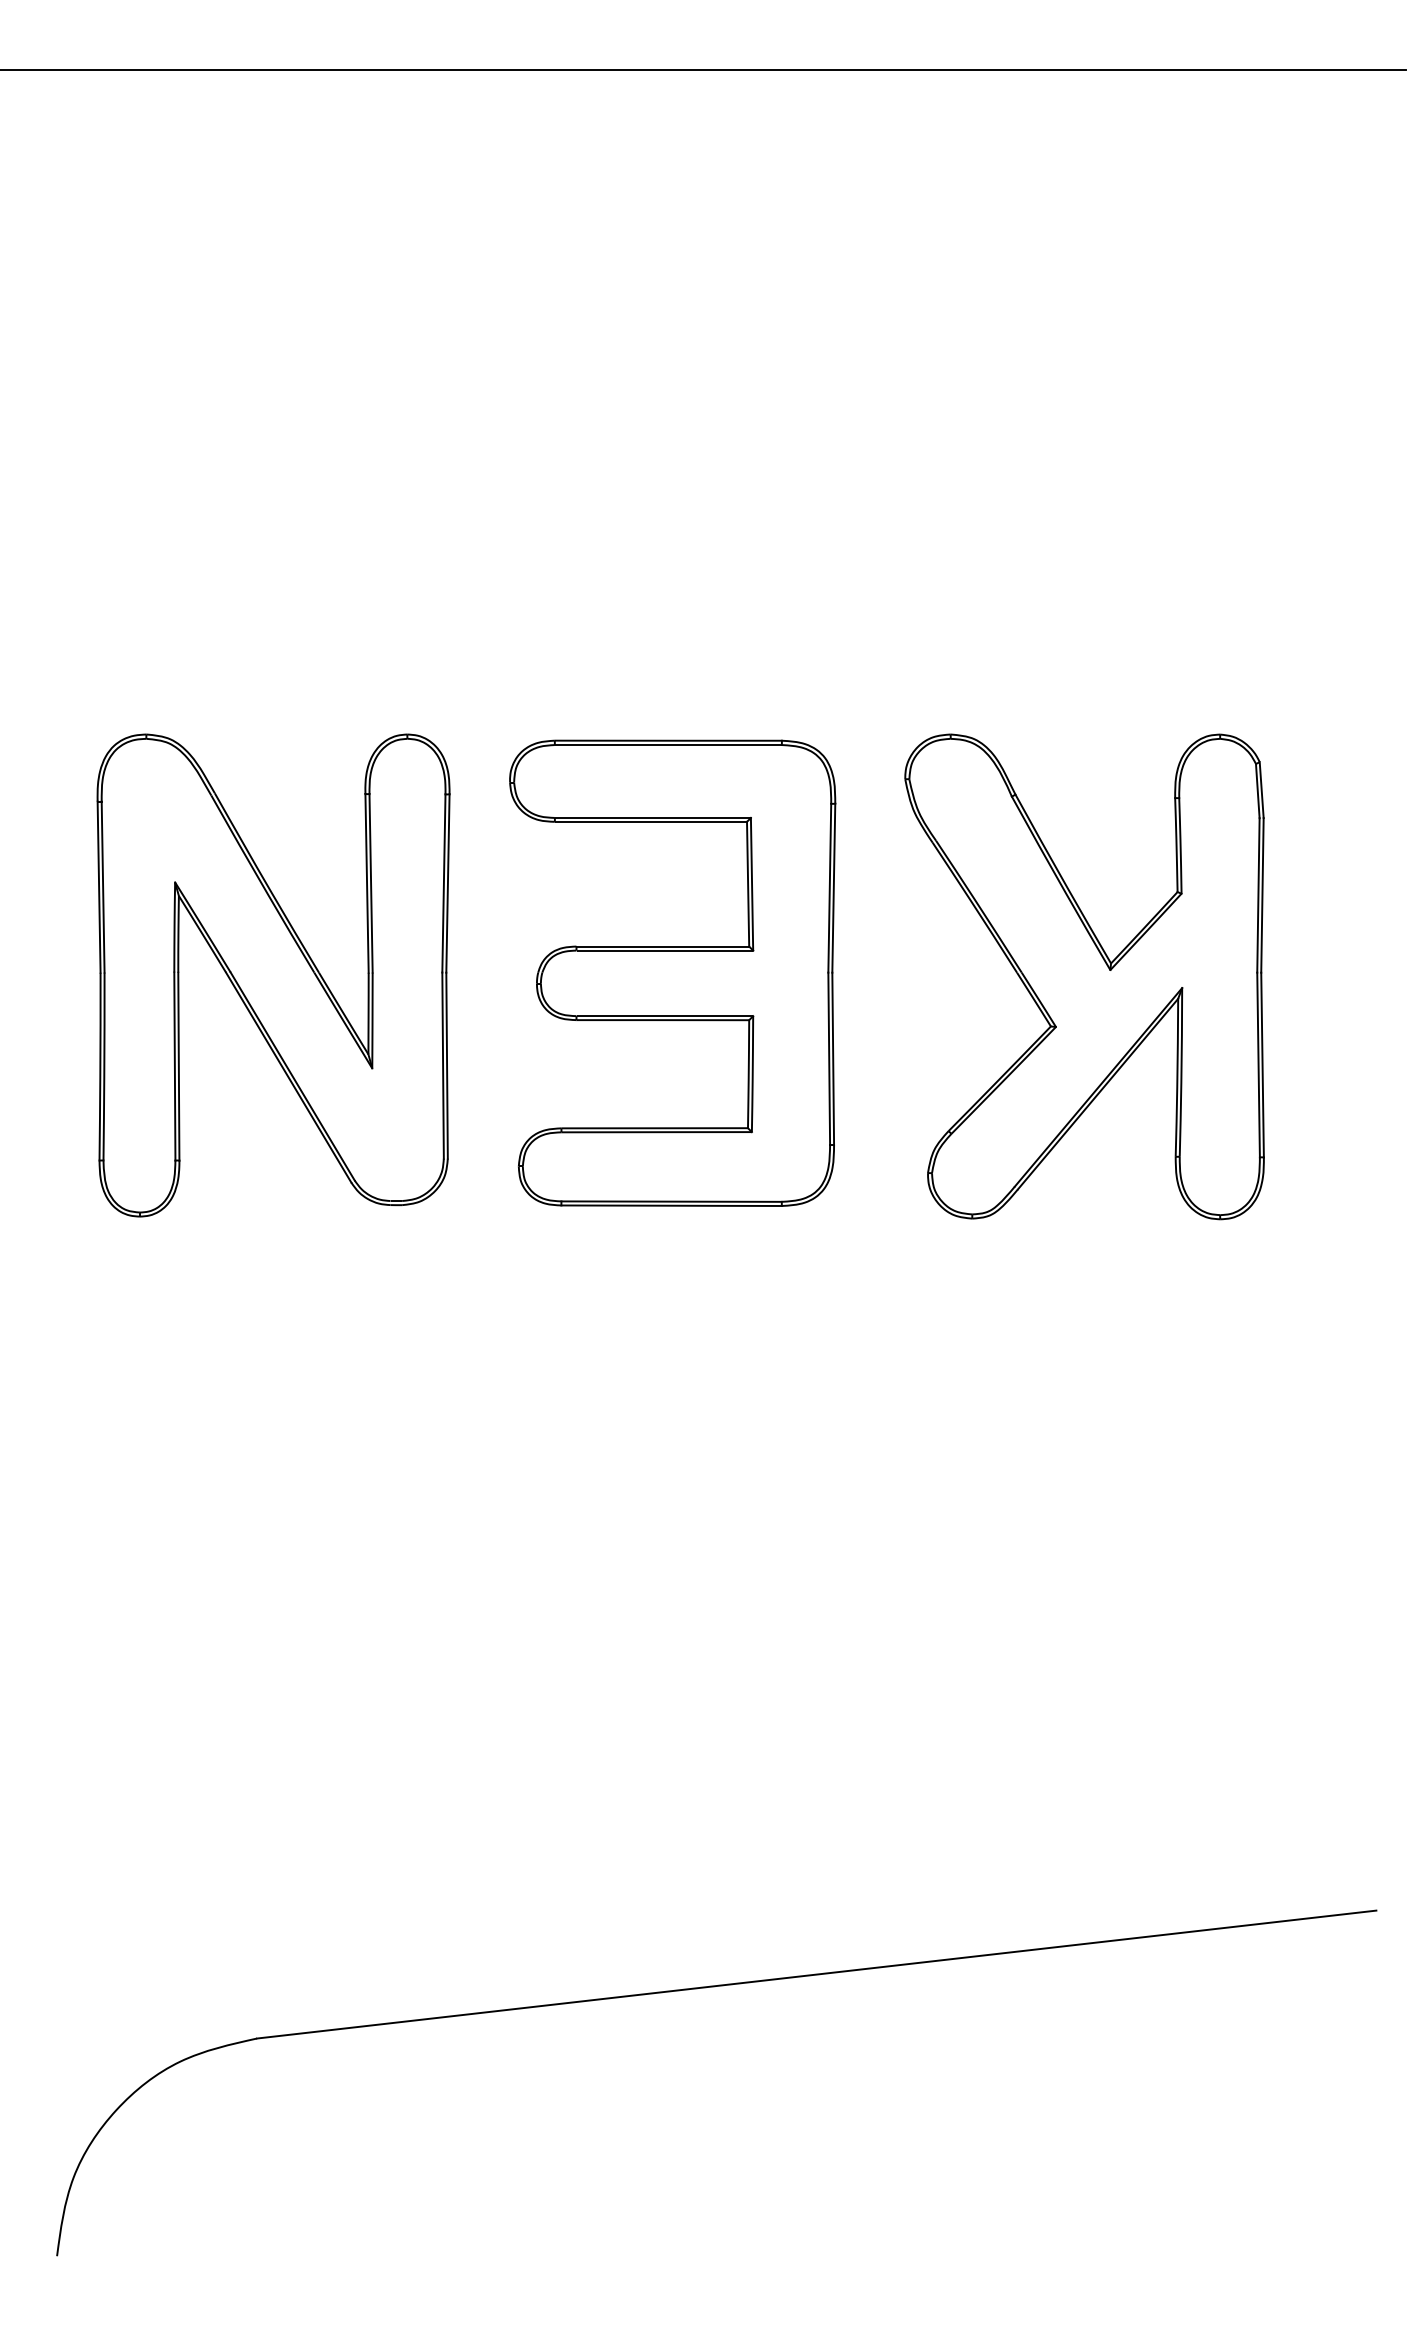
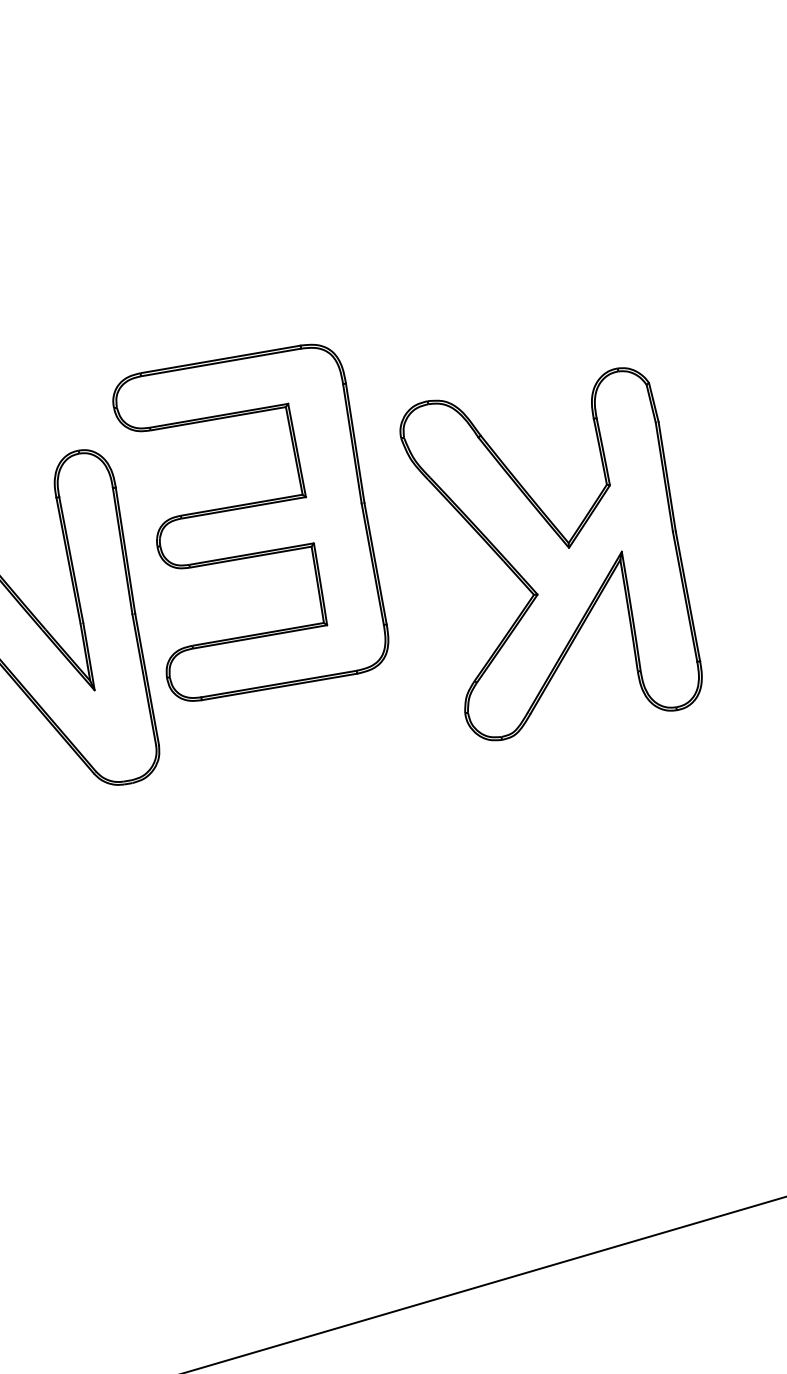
part: (672, 972) -> (251, 522), moved
part: (1084, 976) -> (551, 555), moved

